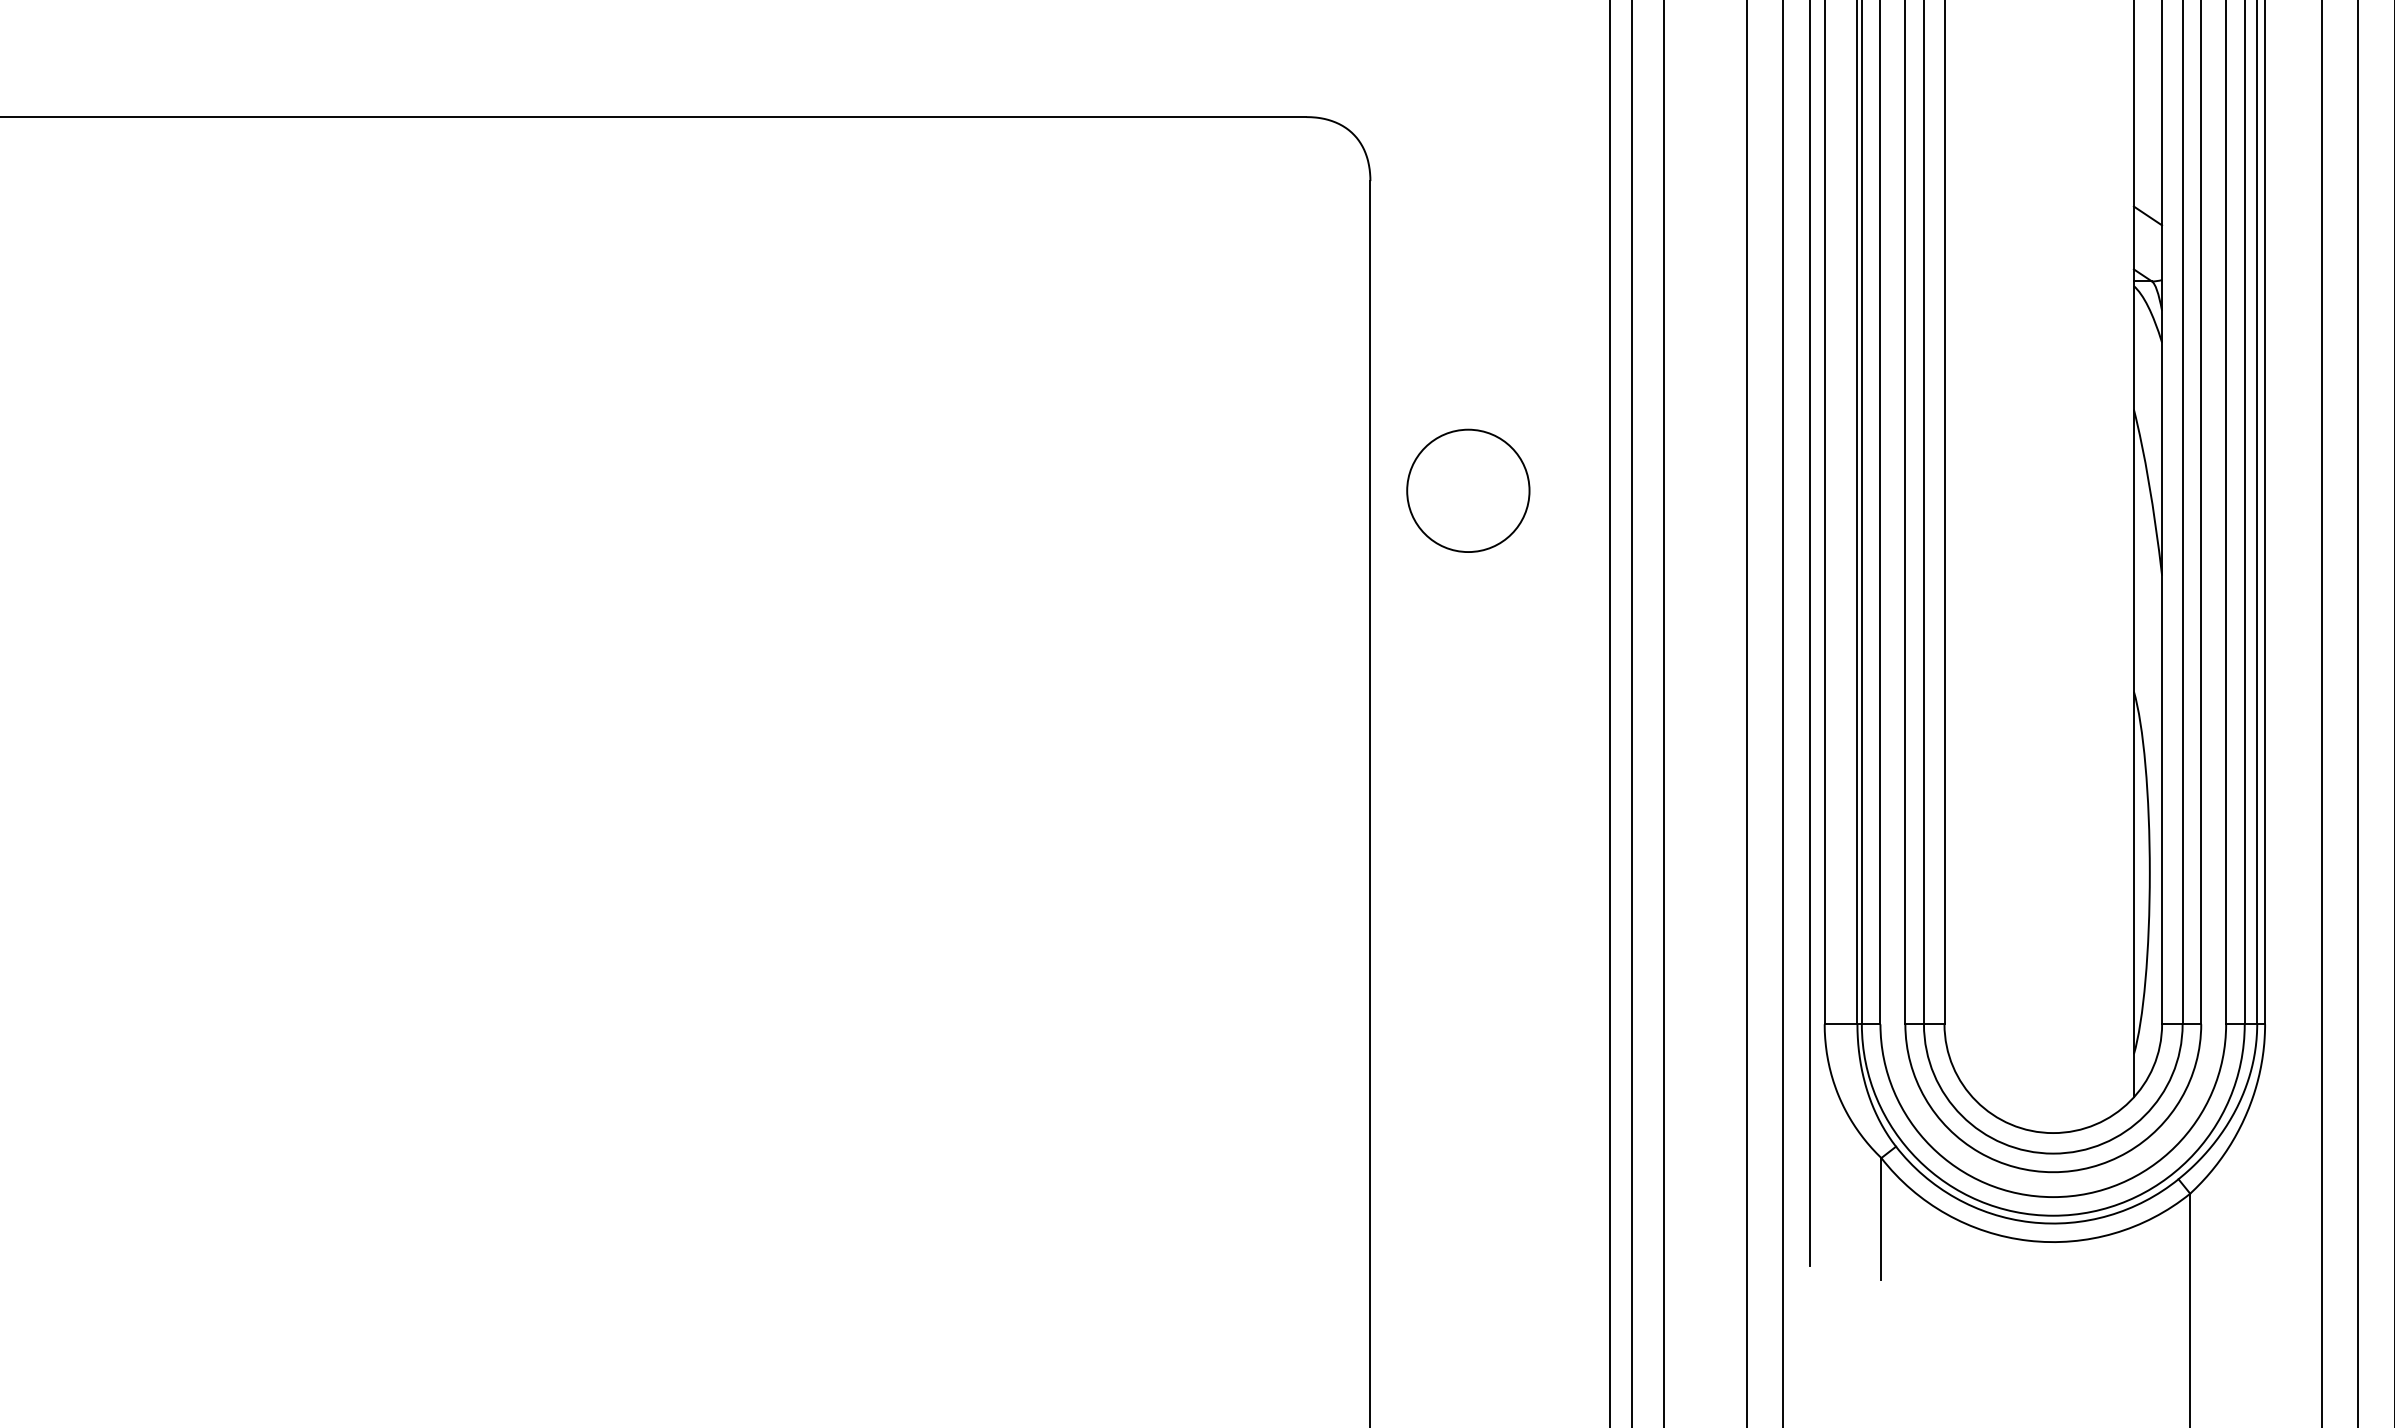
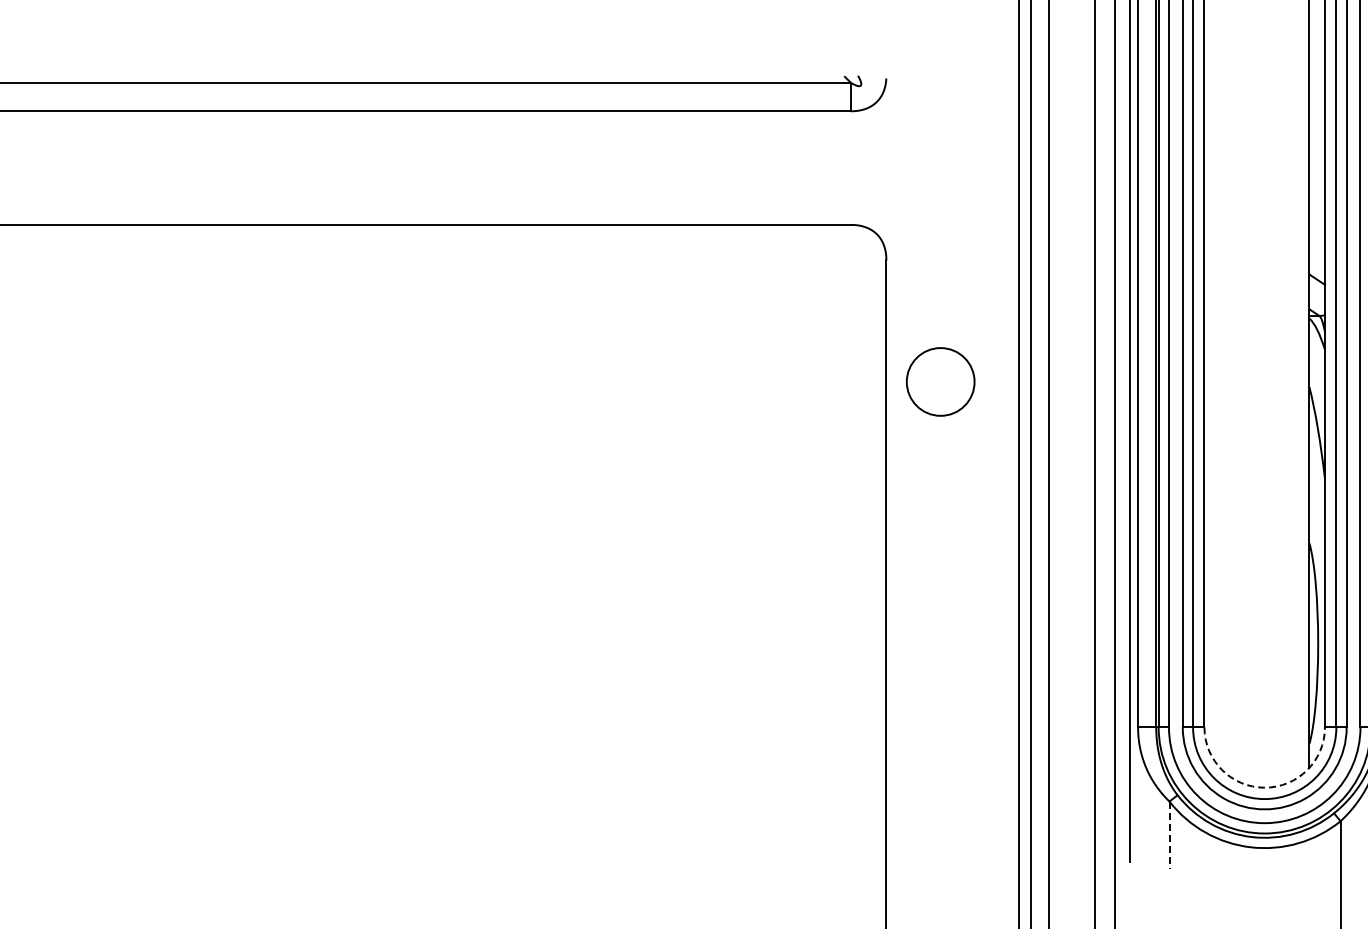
circle: (1468, 490) -> (940, 381), moved
arc: (2052, 1132) -> (1264, 787), solid -> dashed
line: (1881, 1219) -> (1169, 835), solid -> dashed

